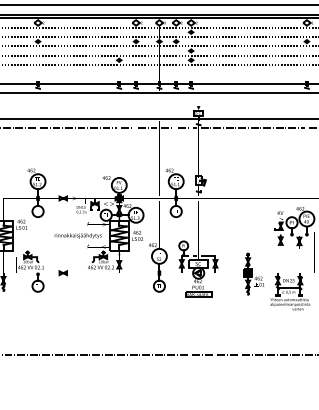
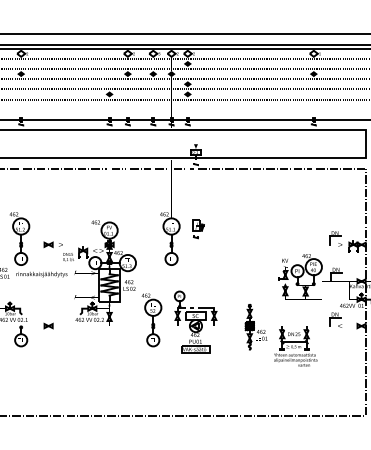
text: (77, 235) -> (41, 274), moved

